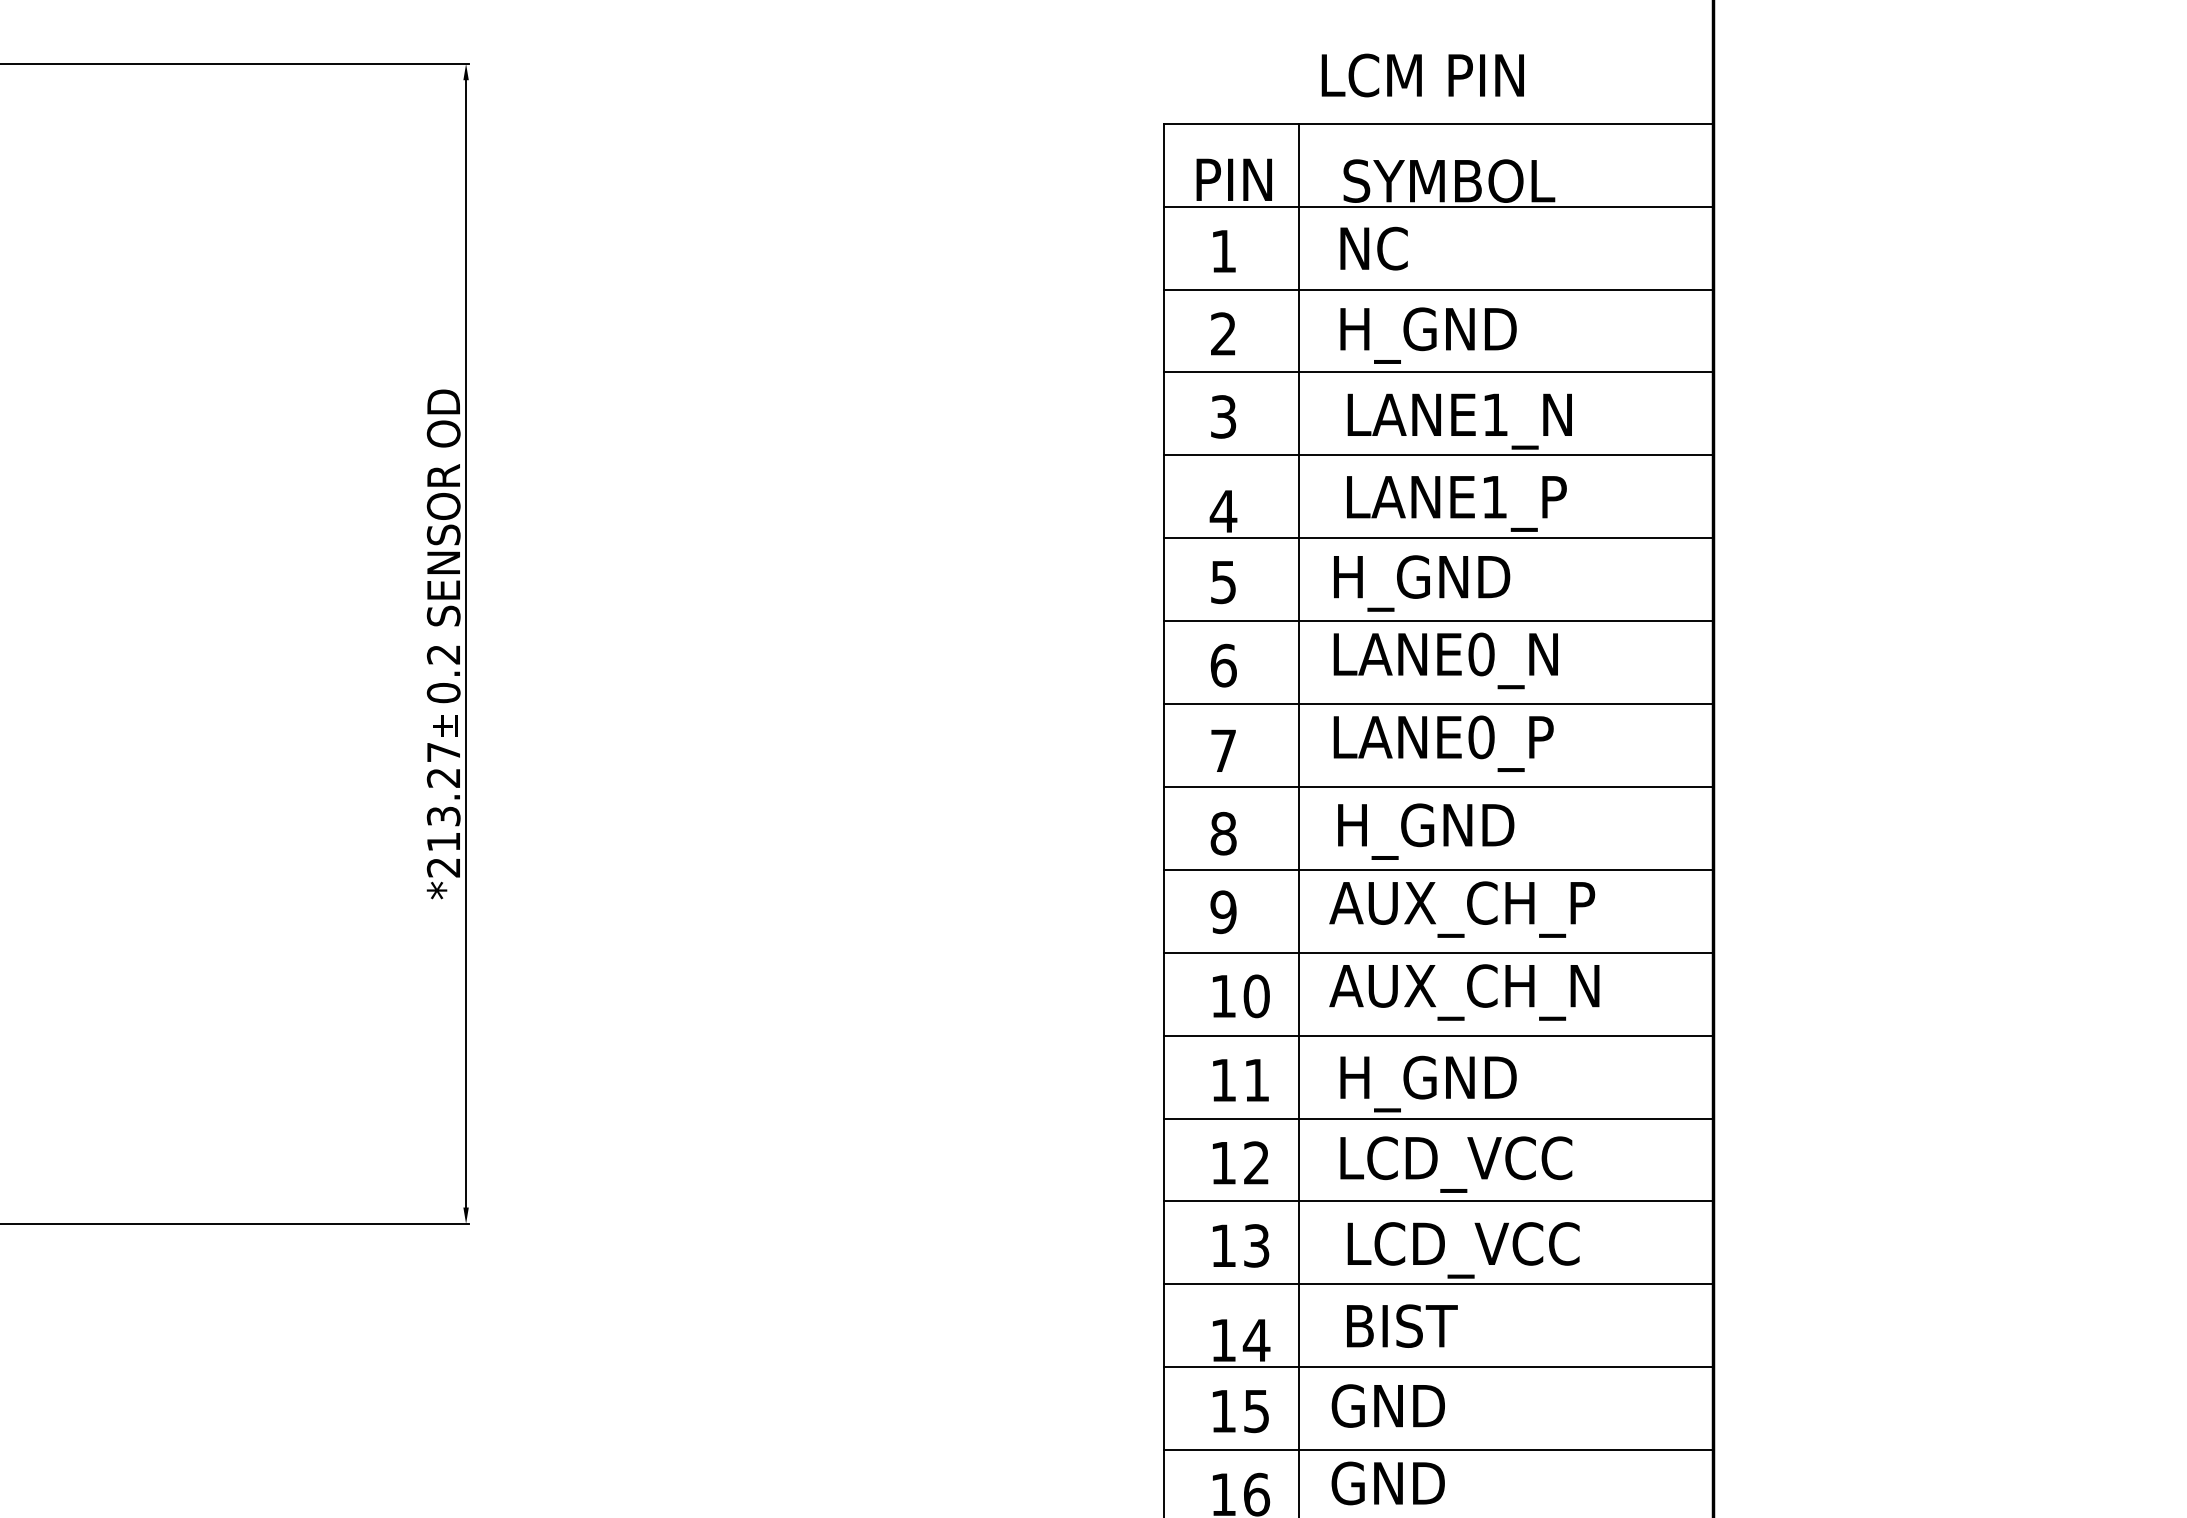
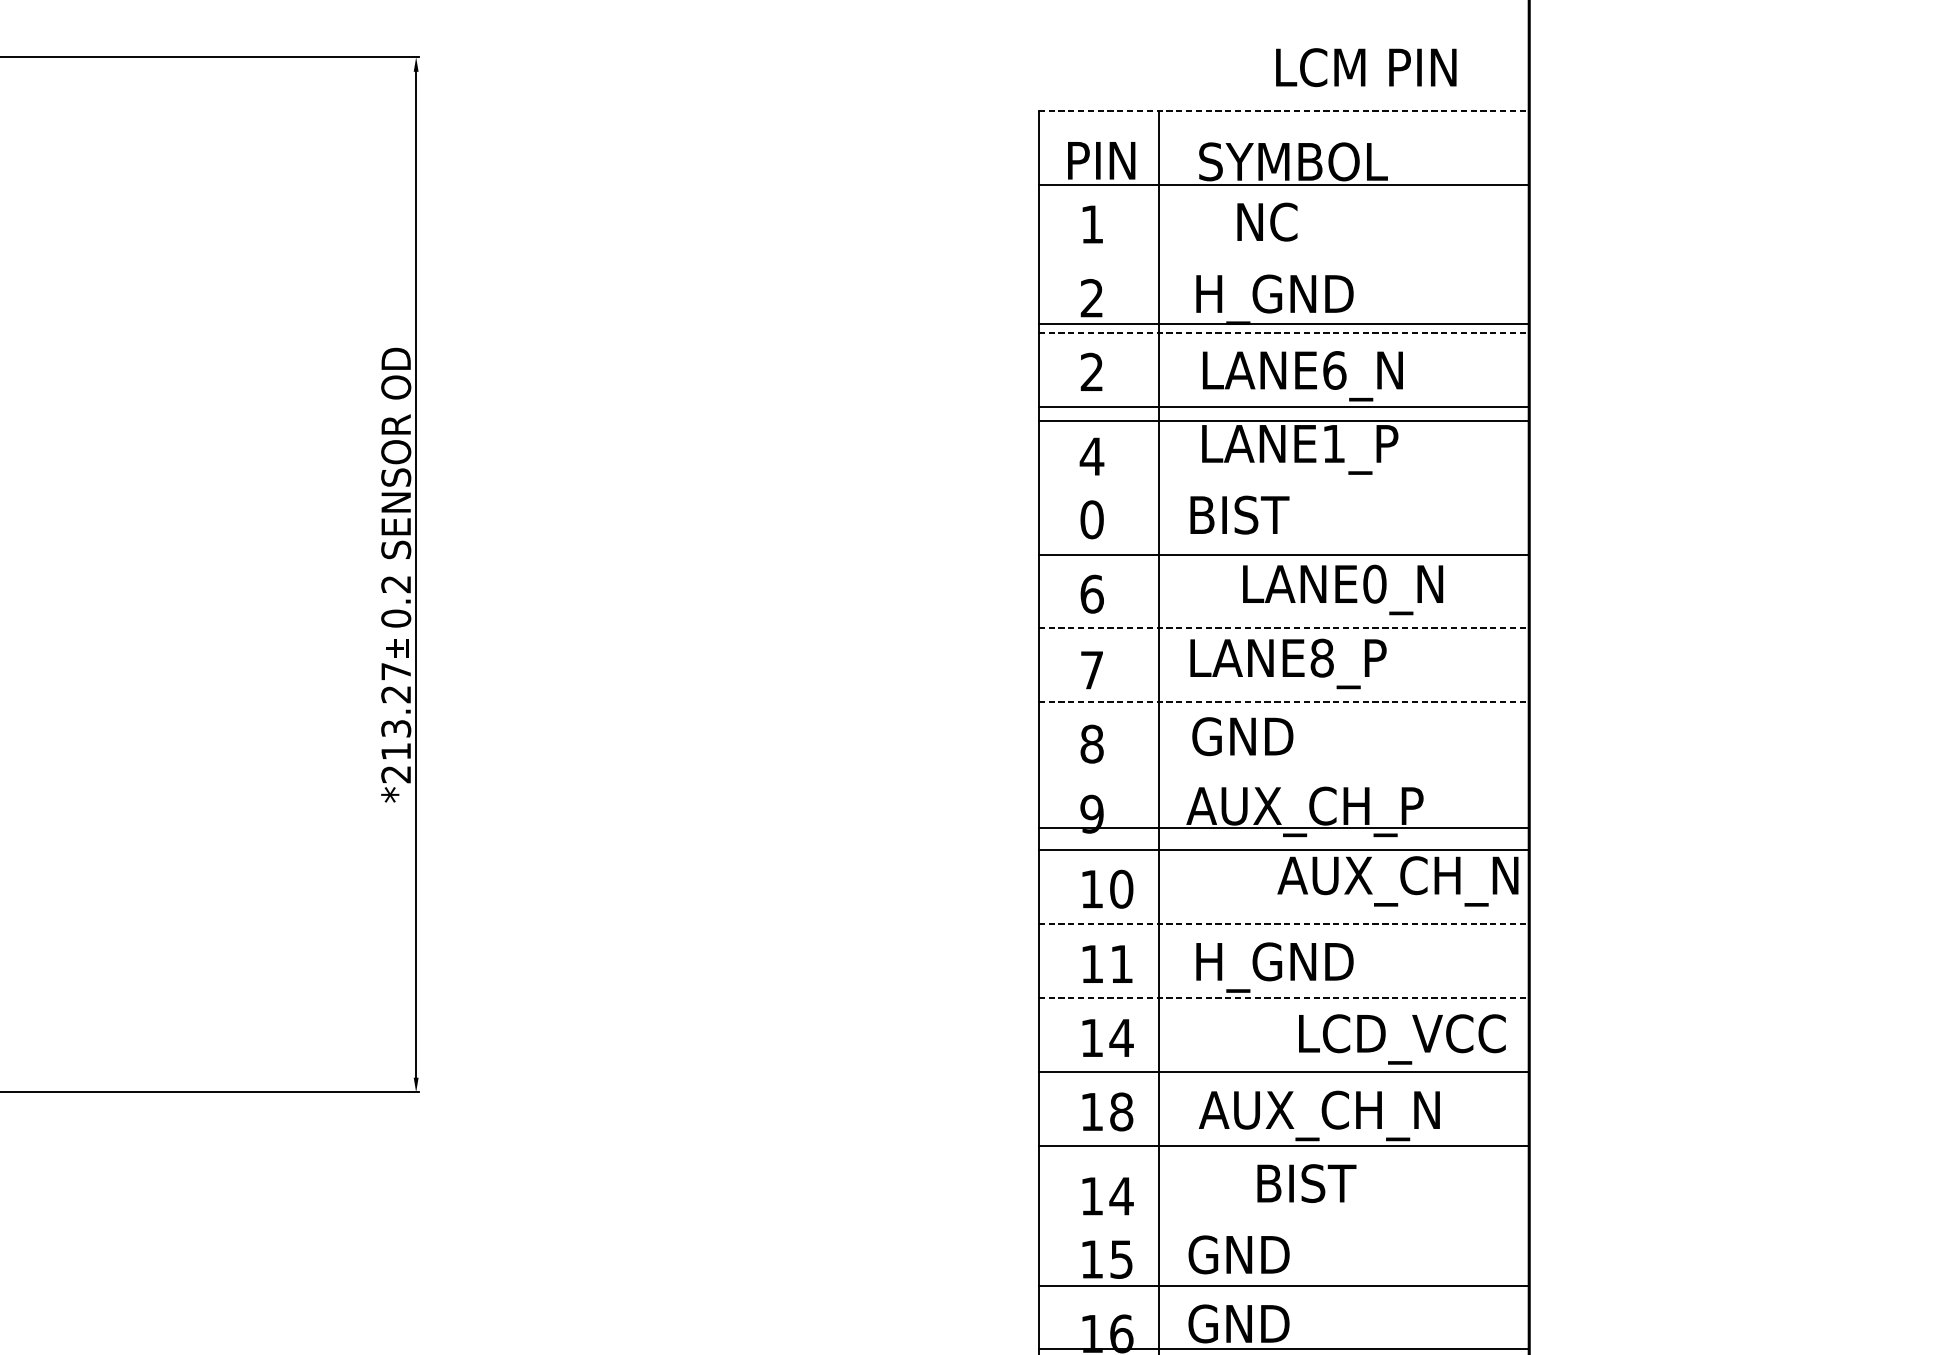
text: (1422, 75) -> (1365, 67), moved
line: (1438, 123) -> (1283, 110), solid -> dashed
text: (1373, 248) -> (1266, 221), moved
line: (1438, 289) -> (1283, 323), moved
line: (1438, 372) -> (1283, 332), solid -> dashed
text: (1495, 414) -> (1334, 370), LANE1_N -> LANE6_N
text: (1223, 416) -> (1091, 371), 3 -> 2
line: (1438, 538) -> (1283, 420), moved
text: (1223, 582) -> (1091, 520), 5 -> 0
text: (1424, 583) -> (1271, 520), H_GND -> BIST
text: (1445, 660) -> (1342, 589), moved
line: (1438, 704) -> (1283, 628), solid -> dashed
text: (1481, 736) -> (1322, 657), LANE0_P -> LANE8_P
line: (1438, 786) -> (1283, 702), solid -> dashed
text: (1425, 831) -> (1272, 742), H_GND -> GND
line: (1438, 869) -> (1283, 827), moved
text: (1464, 992) -> (1398, 881), moved
line: (1438, 1035) -> (1283, 924), solid -> dashed
line: (1438, 1118) -> (1283, 998), solid -> dashed
text: (1256, 1162) -> (1121, 1037), 12 -> 14
text: (1456, 1164) -> (1402, 1039), moved
text: (1256, 1245) -> (1121, 1111), 13 -> 18
text: (1478, 1250) -> (1319, 1116), LCD_VCC -> AUX_CH_N
text: (1402, 1325) -> (1307, 1182), moved
line: (1438, 1367) -> (1283, 1286), moved
line: (1438, 1450) -> (1283, 1348), moved

